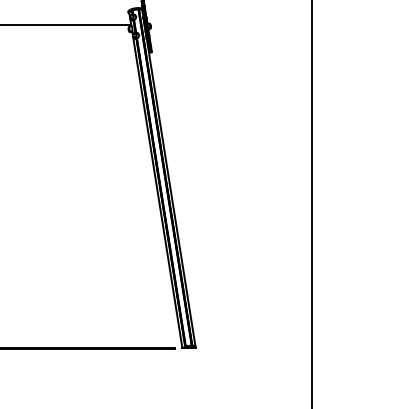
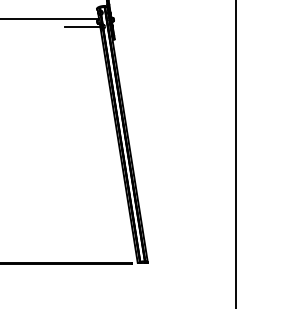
line: (109, 36) -> (82, 27), added

